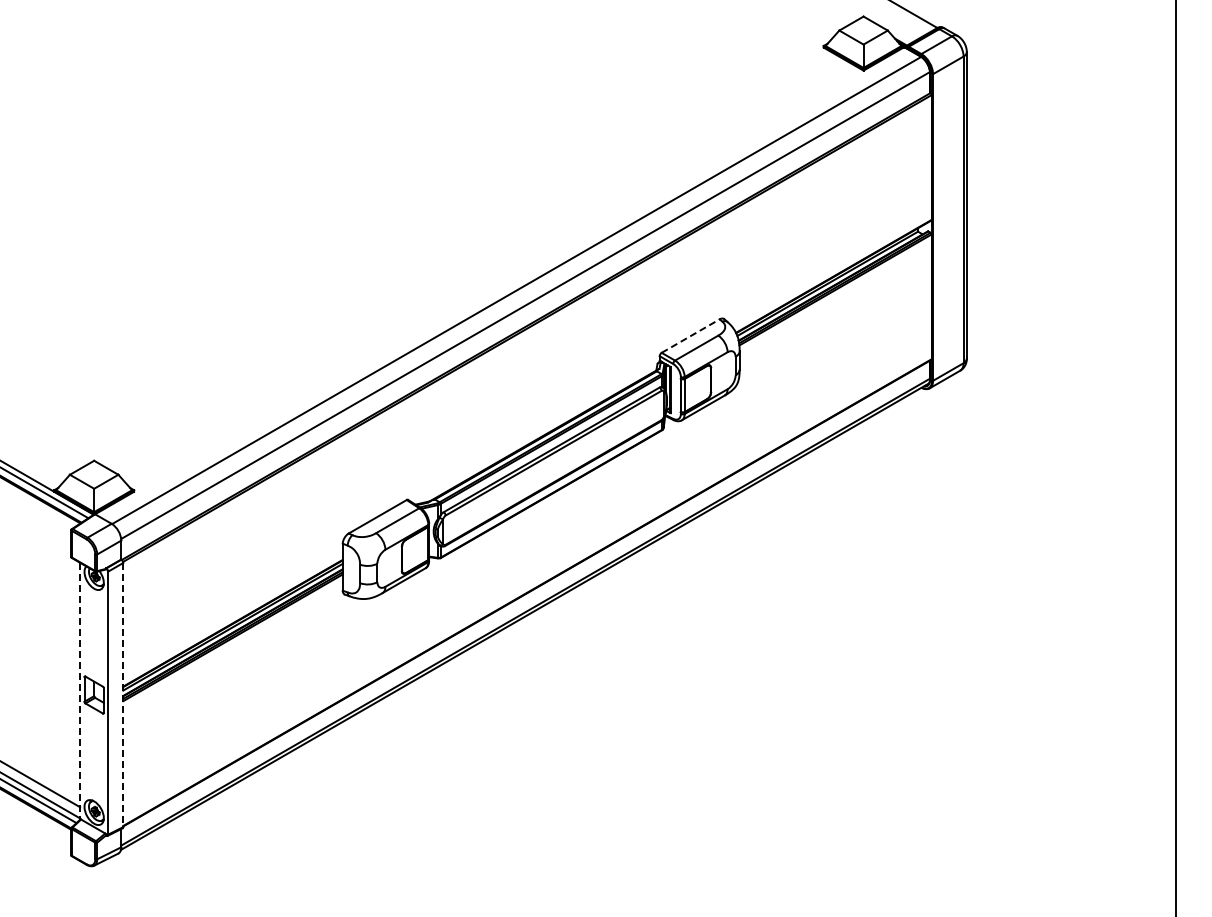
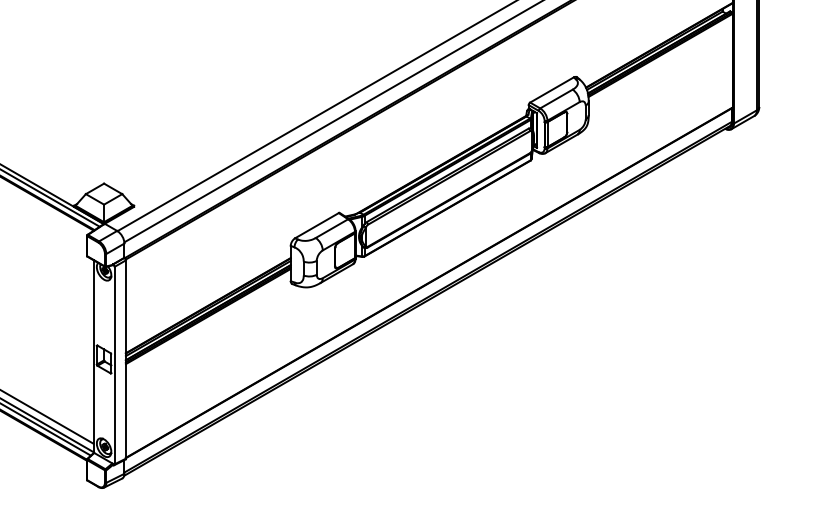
line: (690, 336) -> (551, 90), dashed -> solid
line: (80, 691) -> (93, 356), dashed -> solid
line: (123, 695) -> (126, 359), dashed -> solid

